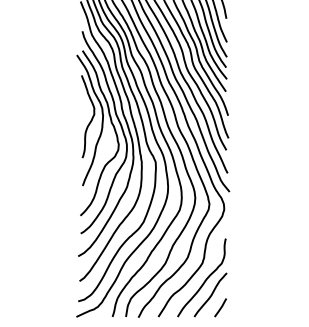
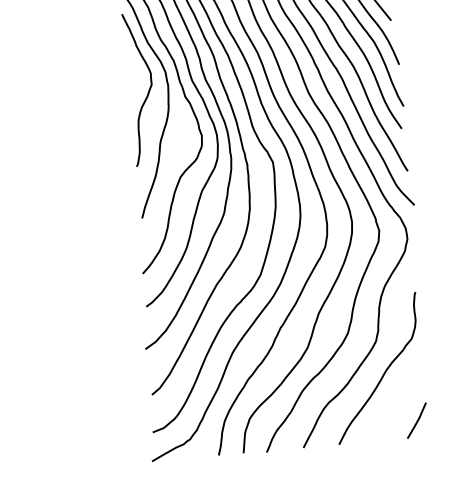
curve: (210, 294) -> (396, 397), removed

